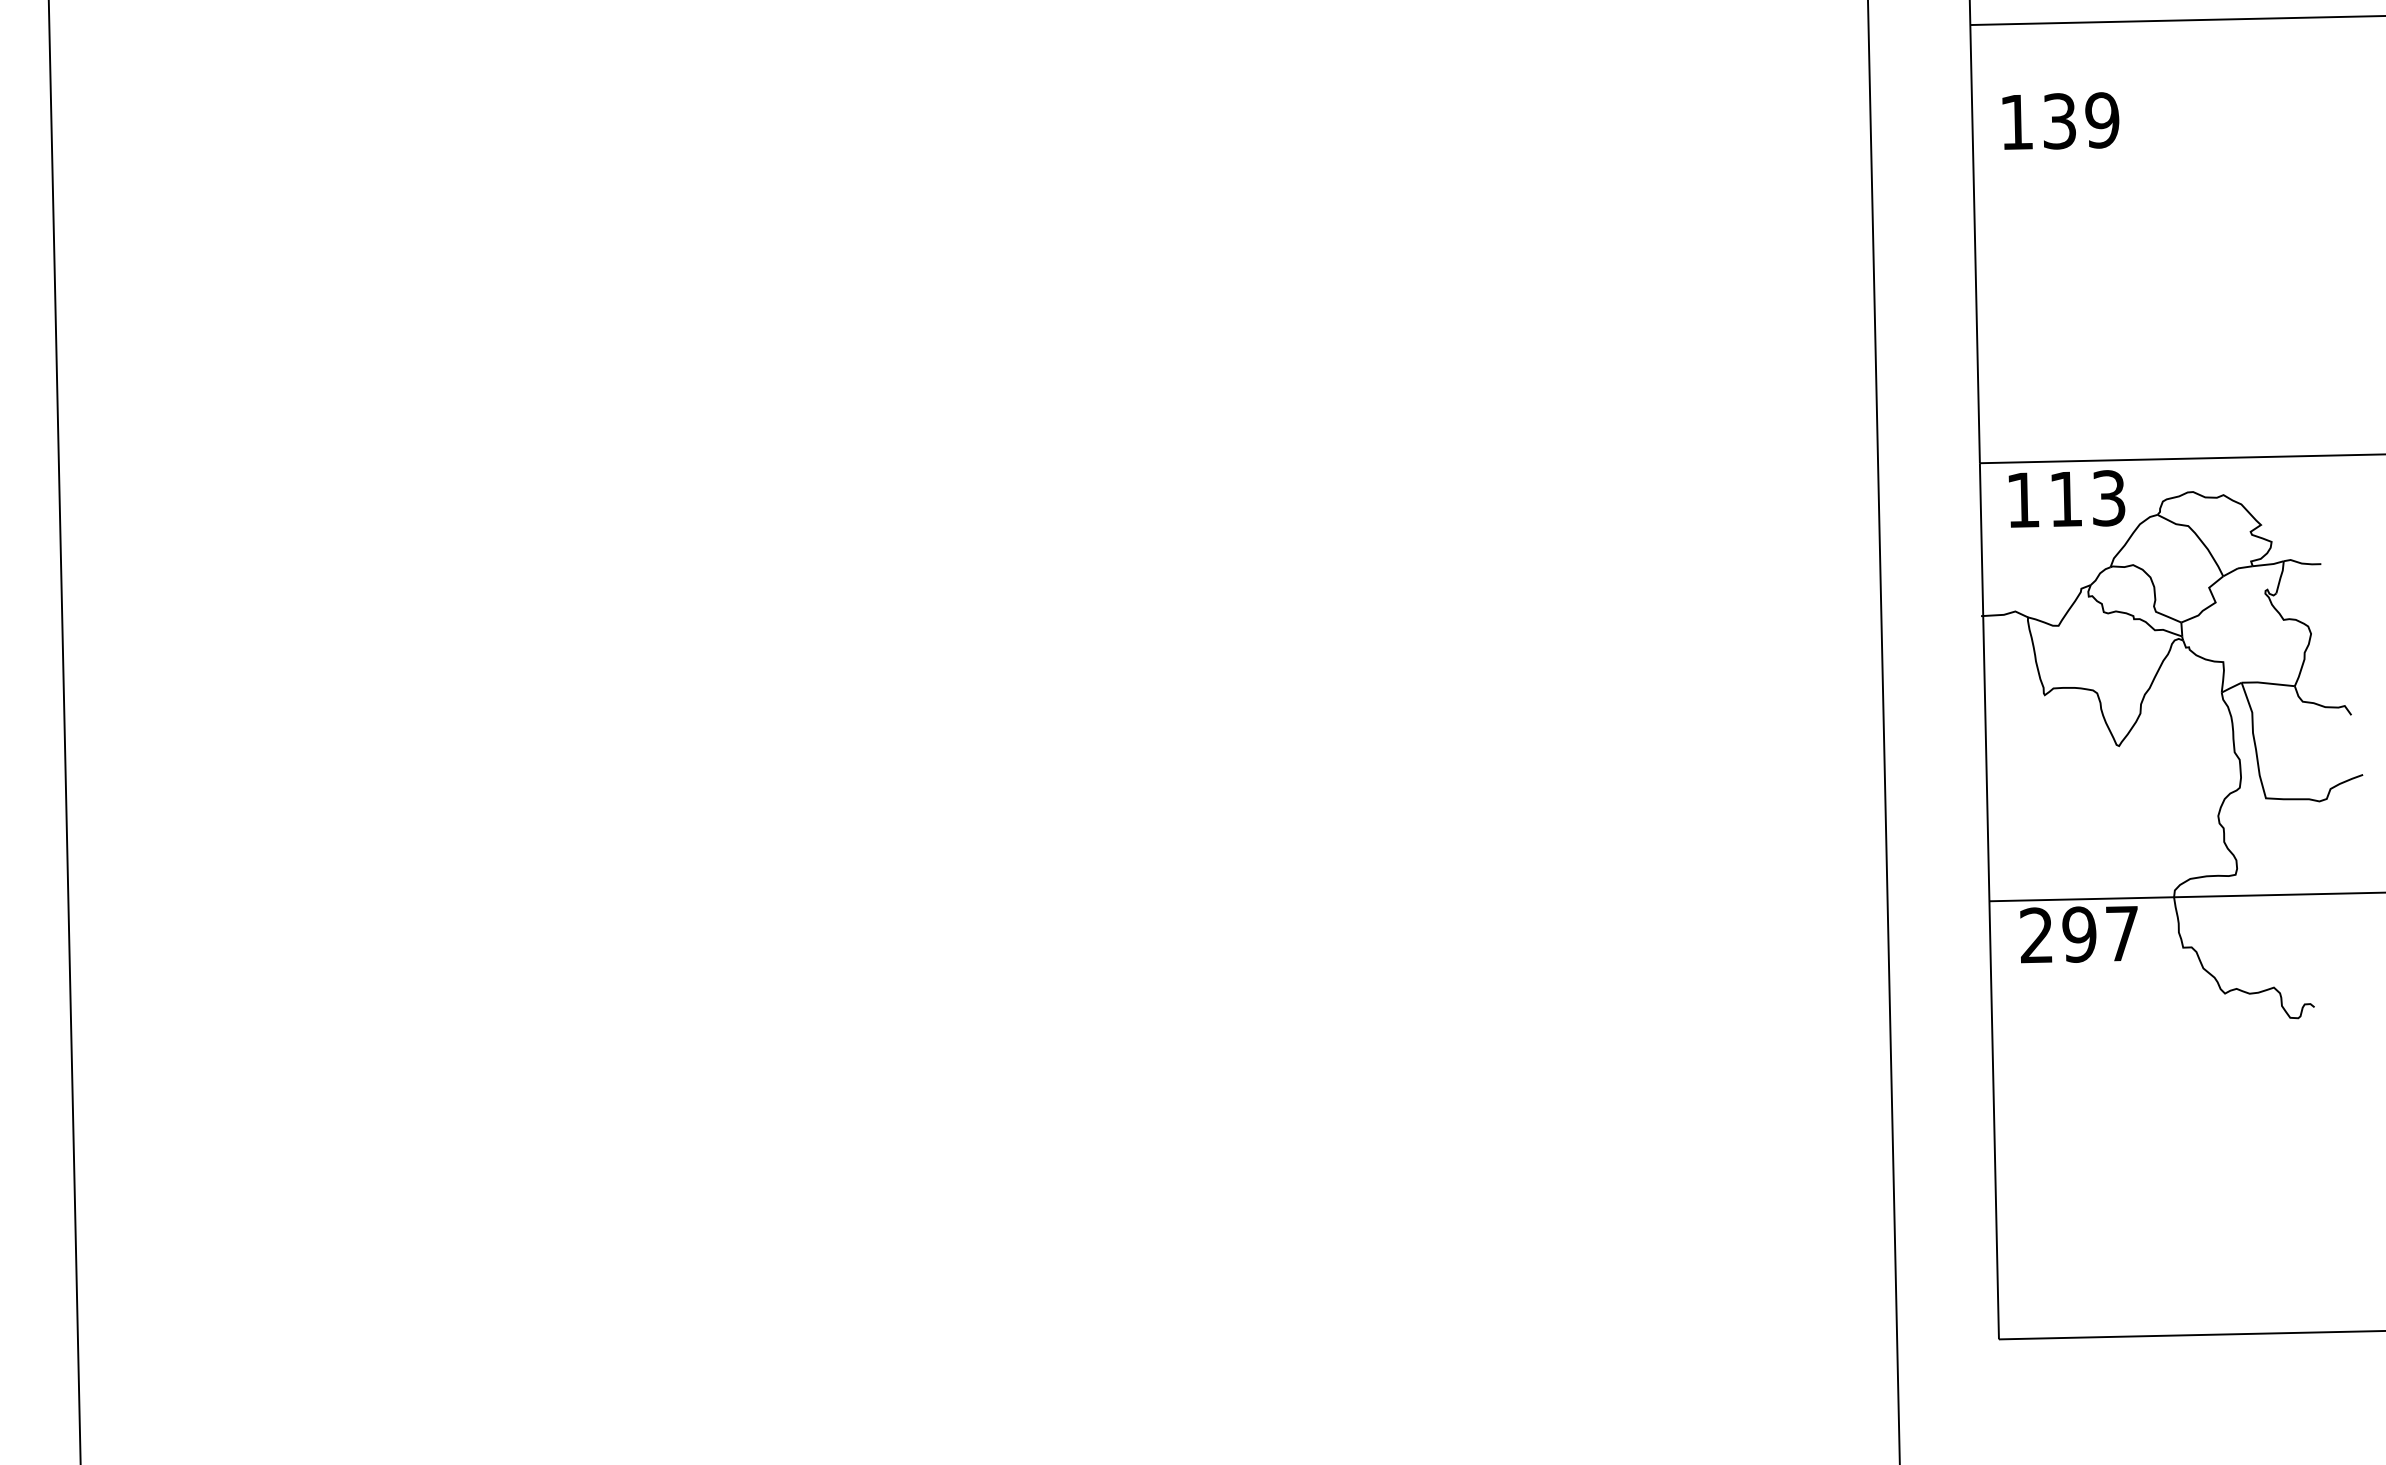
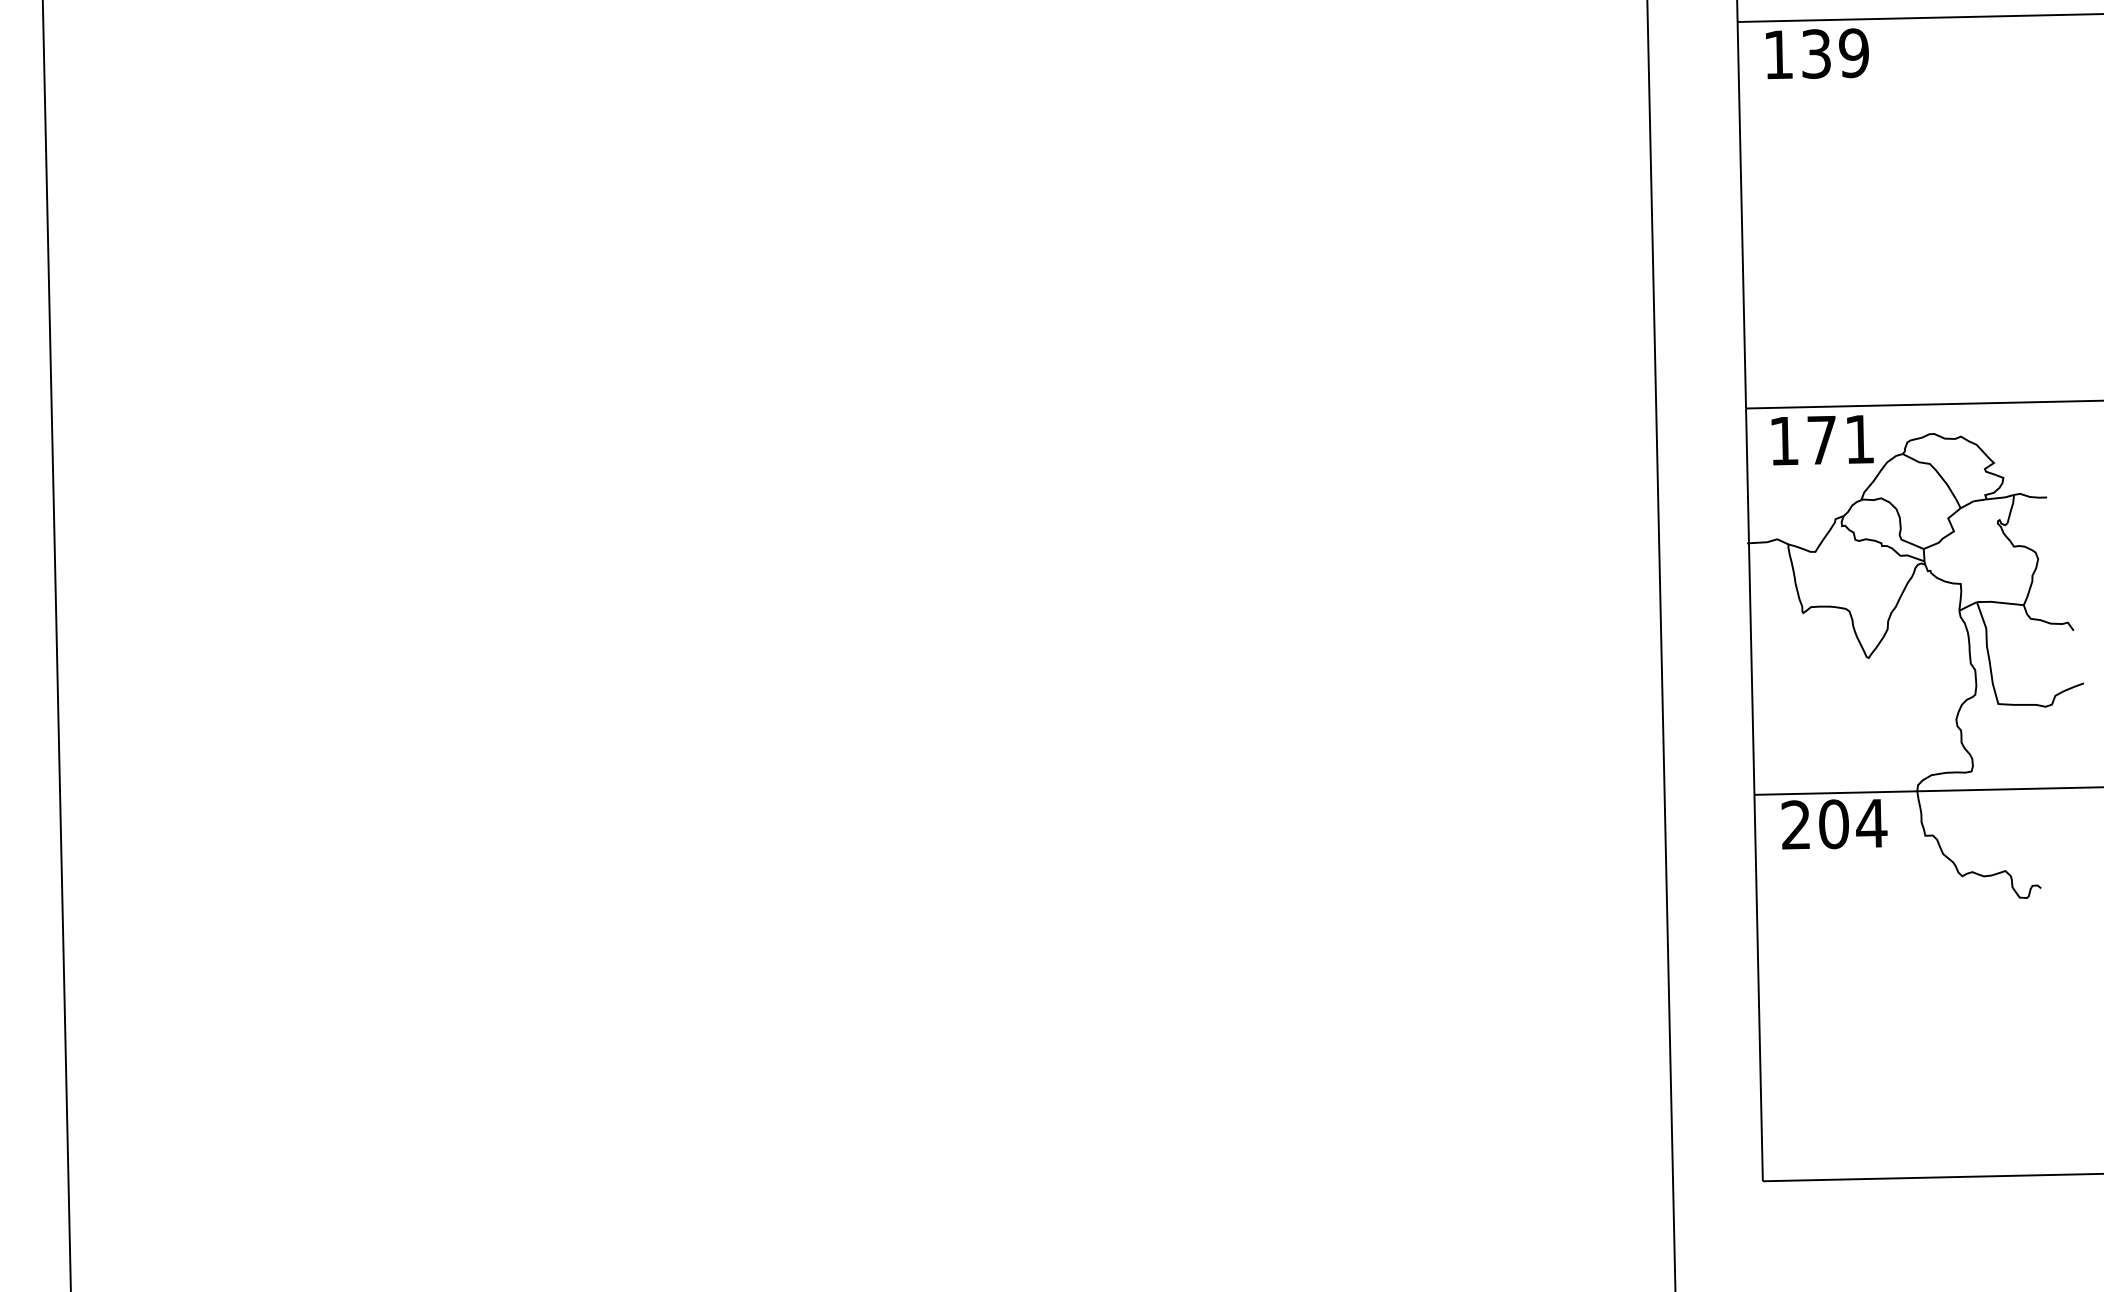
text: (2060, 120) -> (1817, 53), moved
text: (2087, 498) -> (1840, 439), 113 -> 171
text: (2101, 934) -> (1853, 824), 297 -> 204

